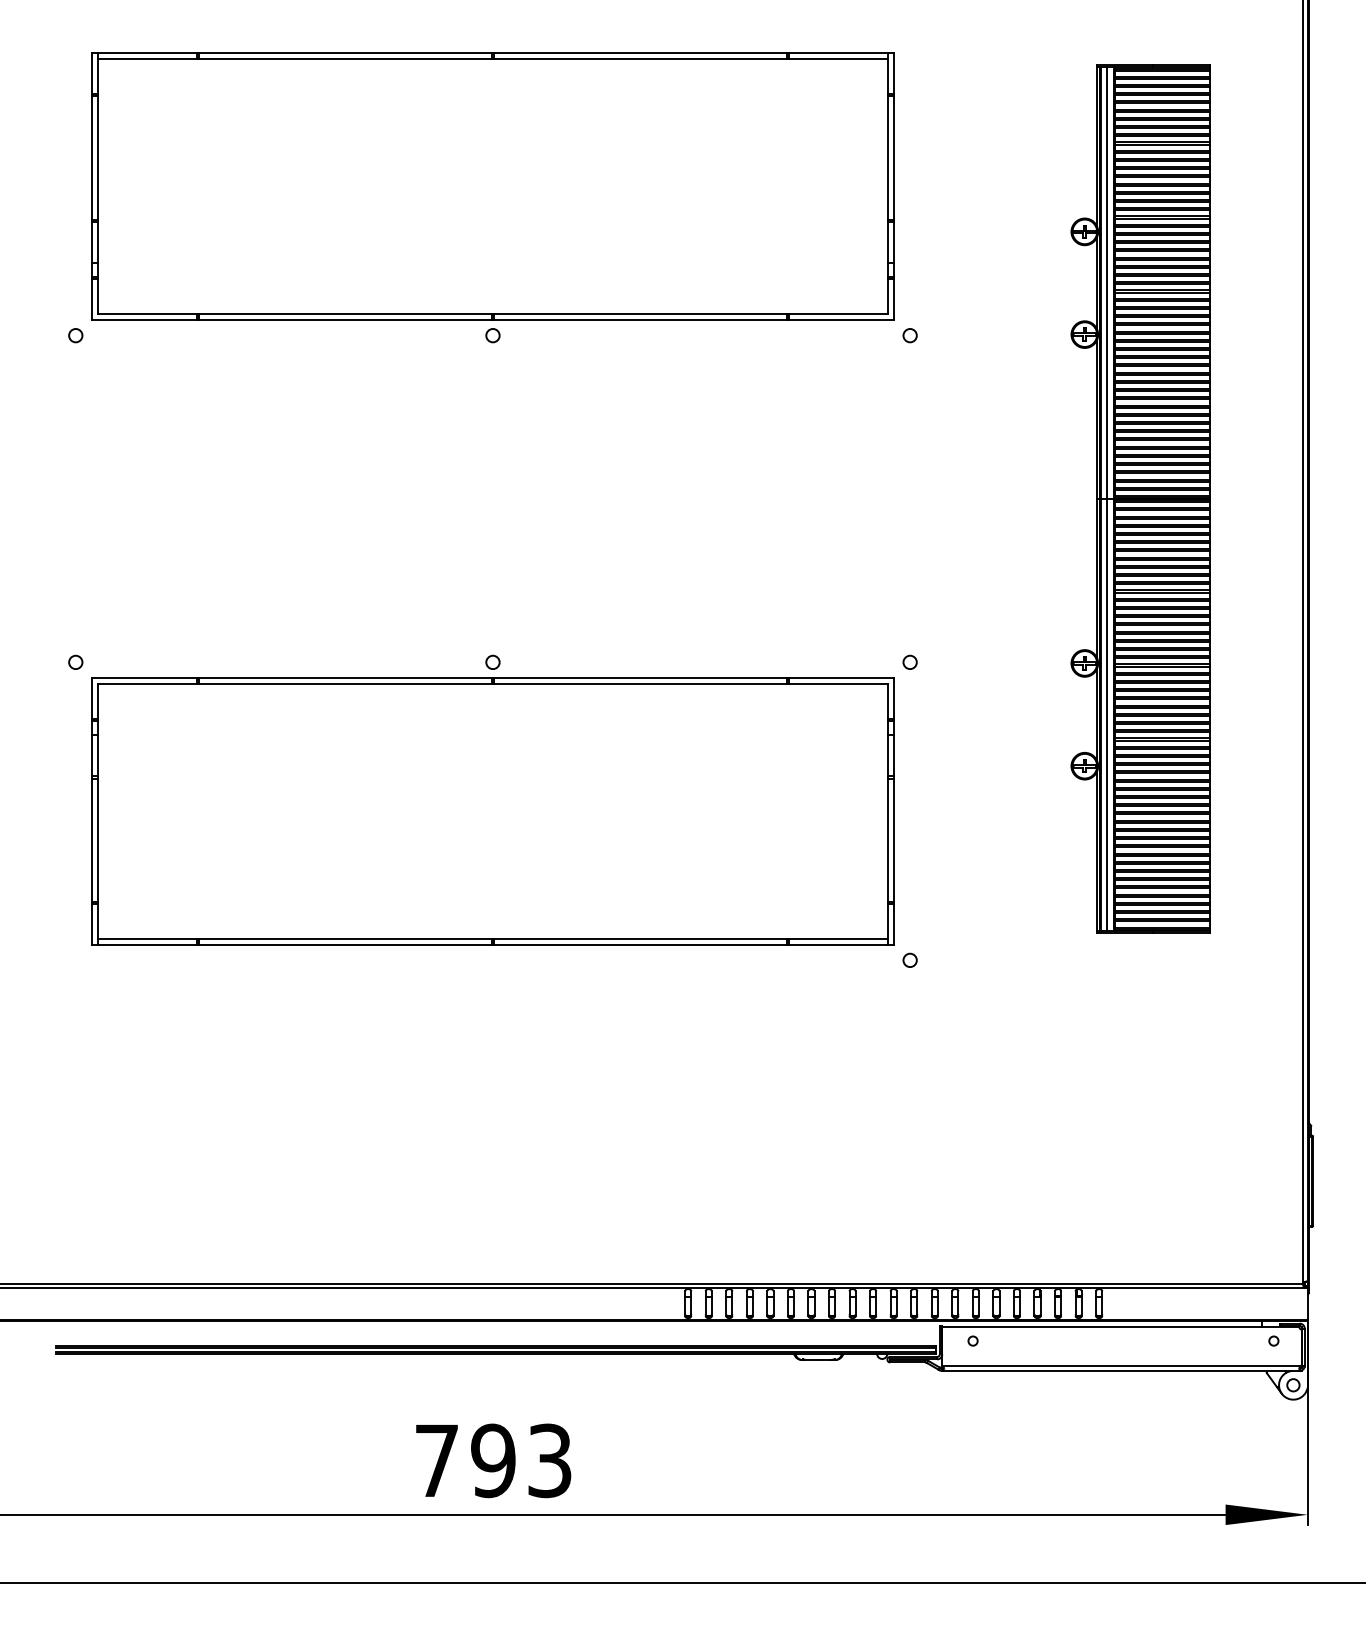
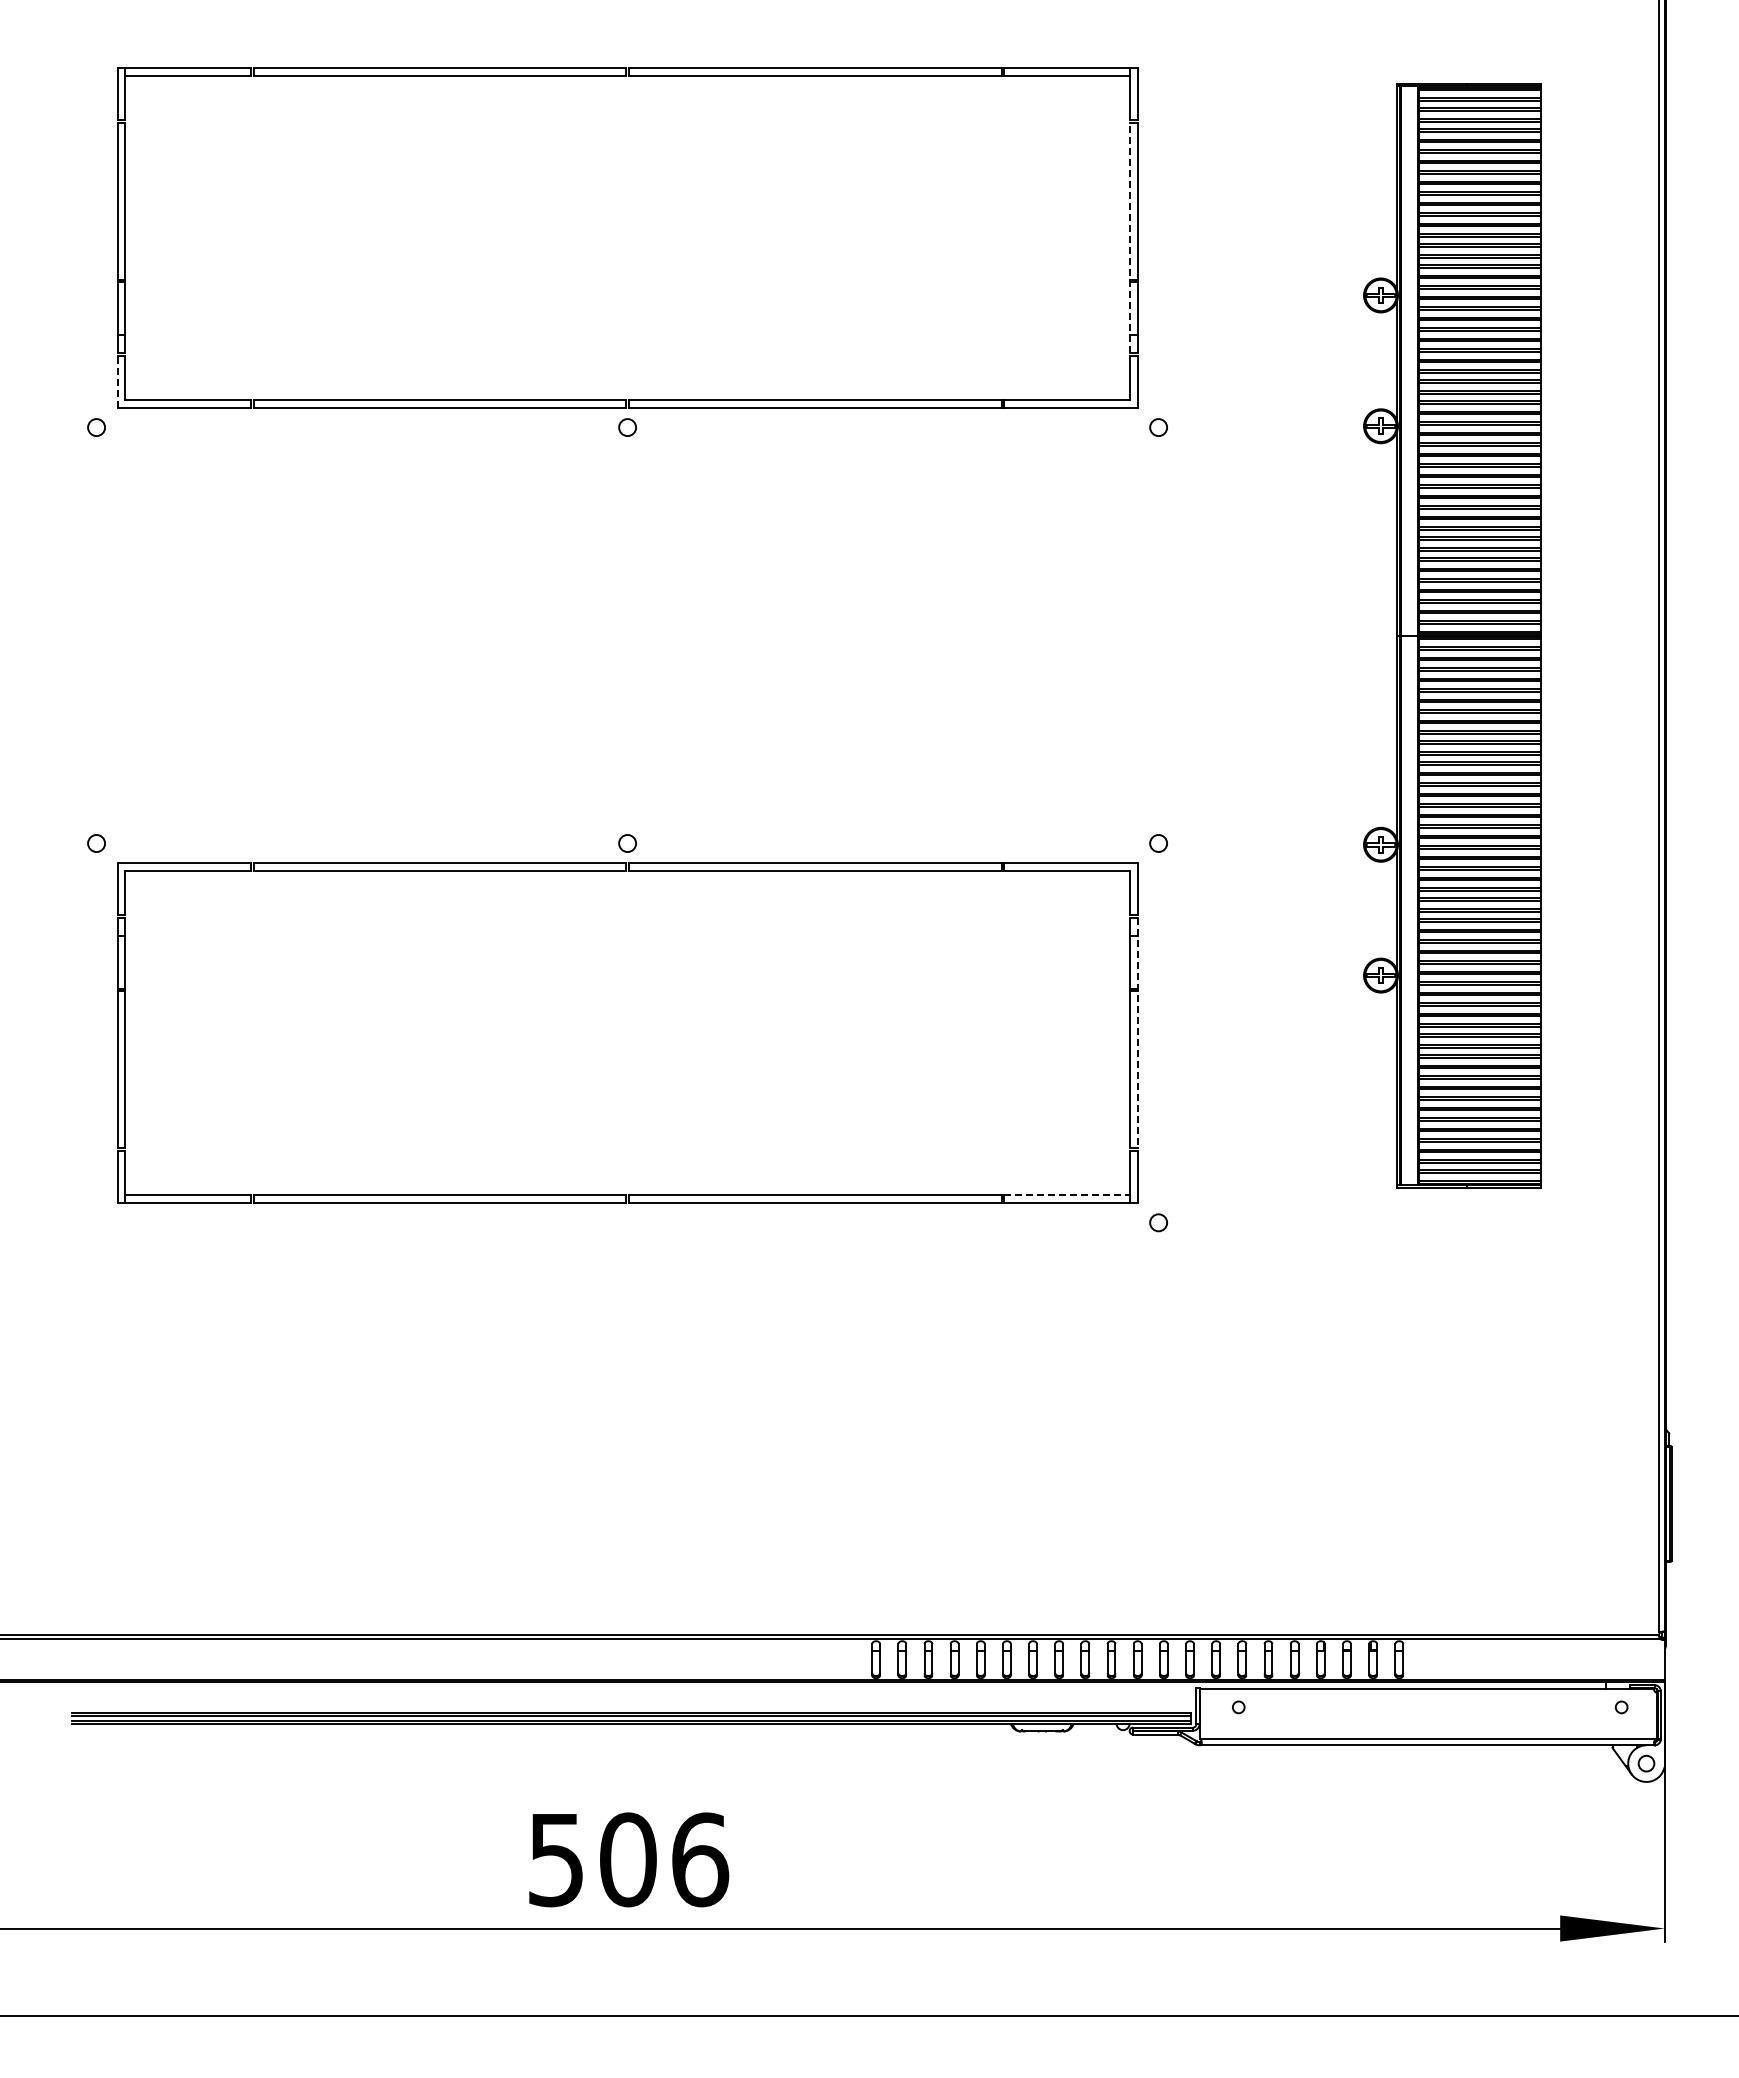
line: (887, 186) -> (1129, 237), solid -> dashed
line: (92, 299) -> (117, 381), solid -> dashed
line: (1107, 499) -> (1409, 635), removed
line: (893, 811) -> (1137, 1033), solid -> dashed
line: (838, 938) -> (1067, 1195), solid -> dashed
text: (494, 1460) -> (629, 1859), 793 -> 506

